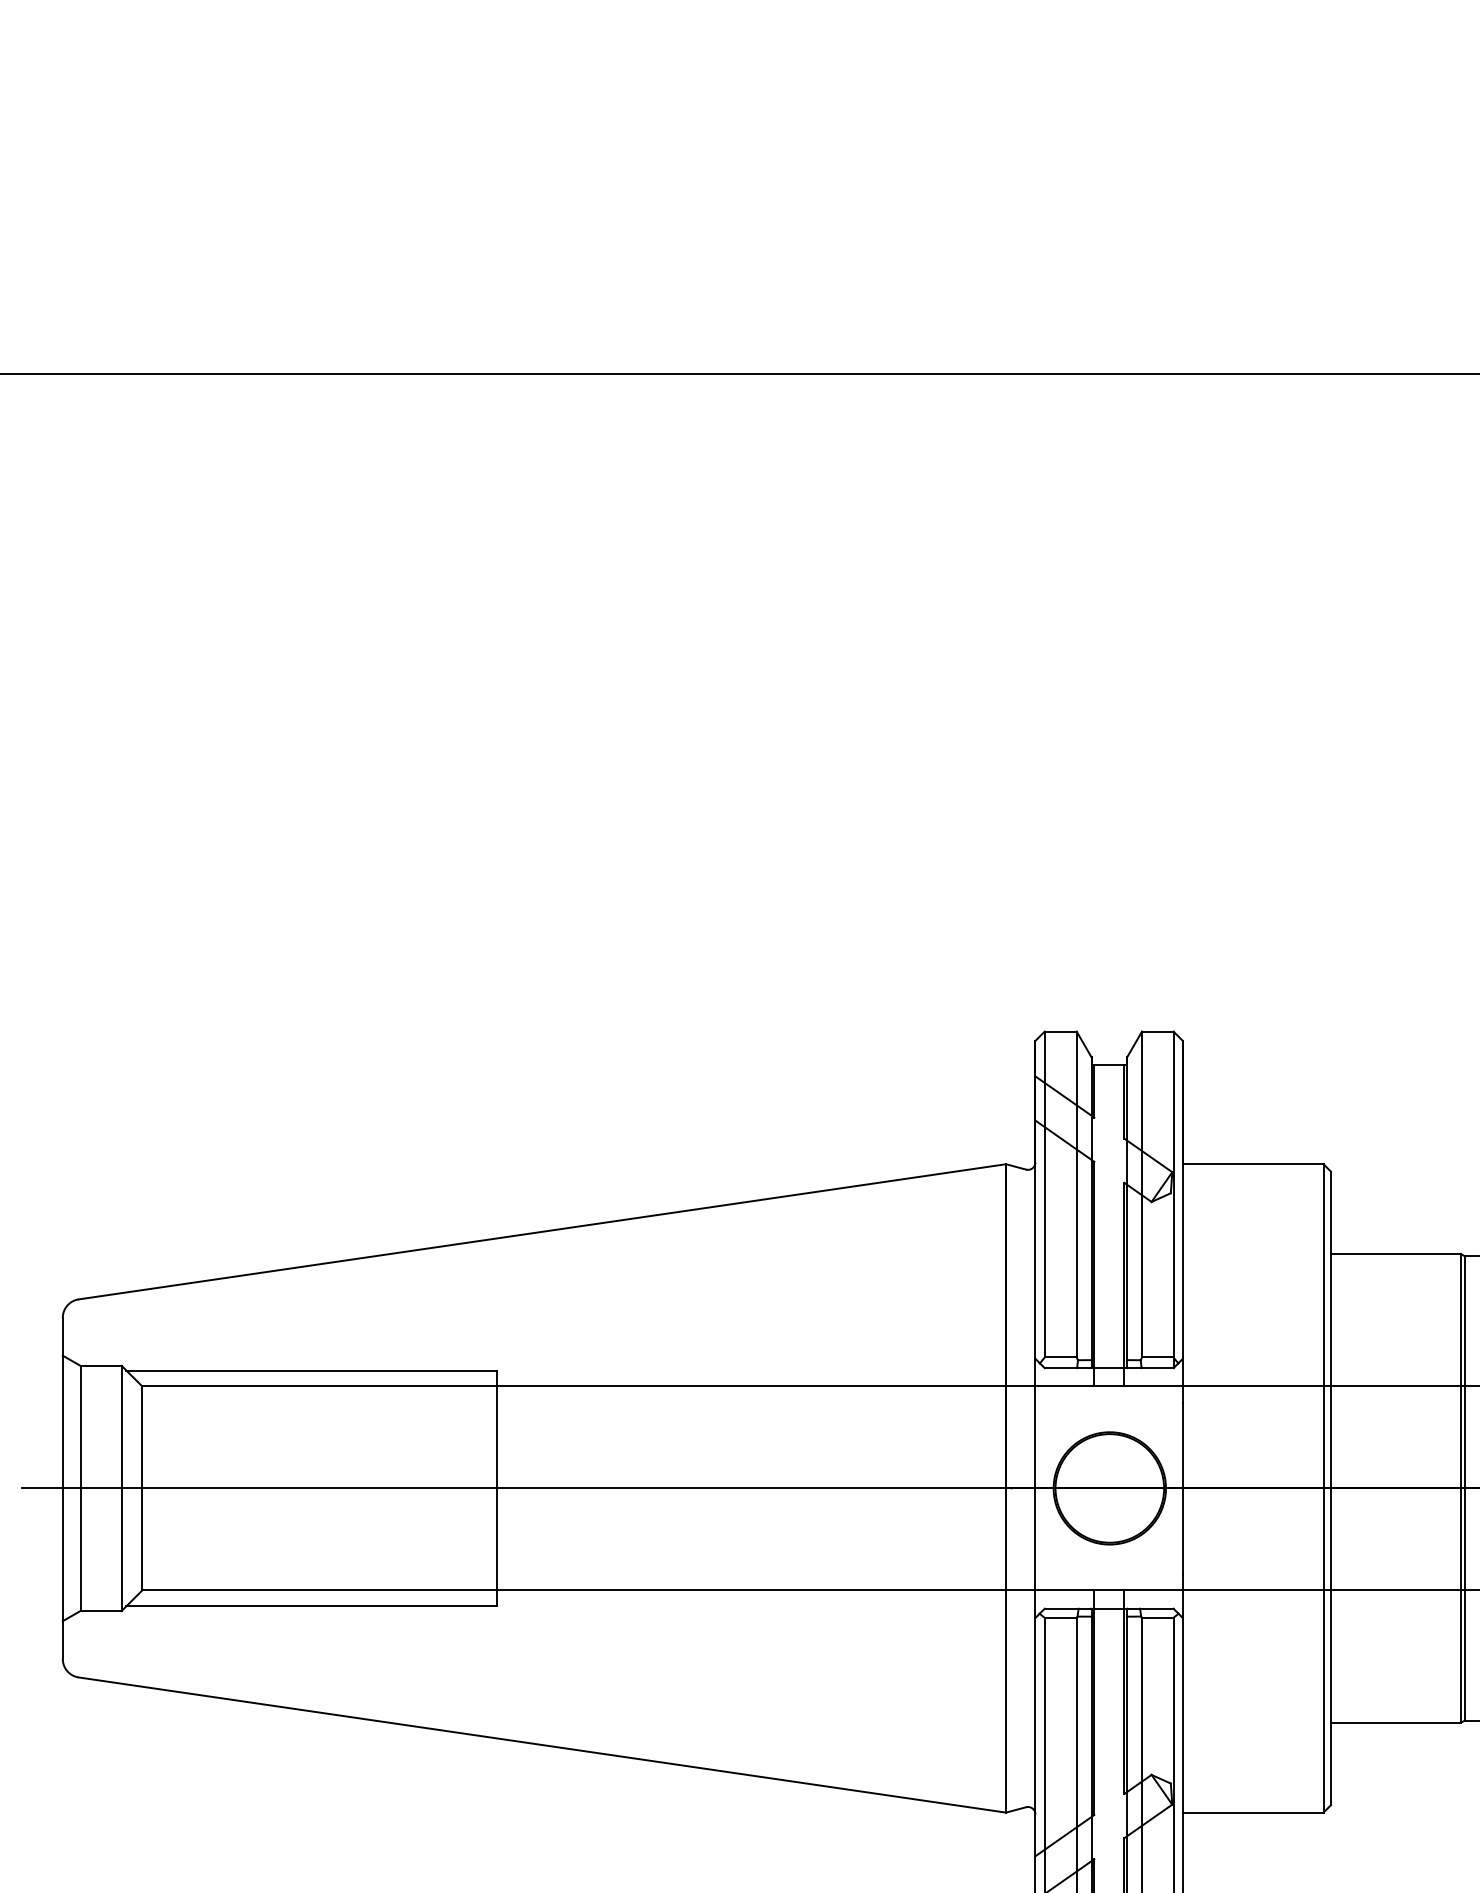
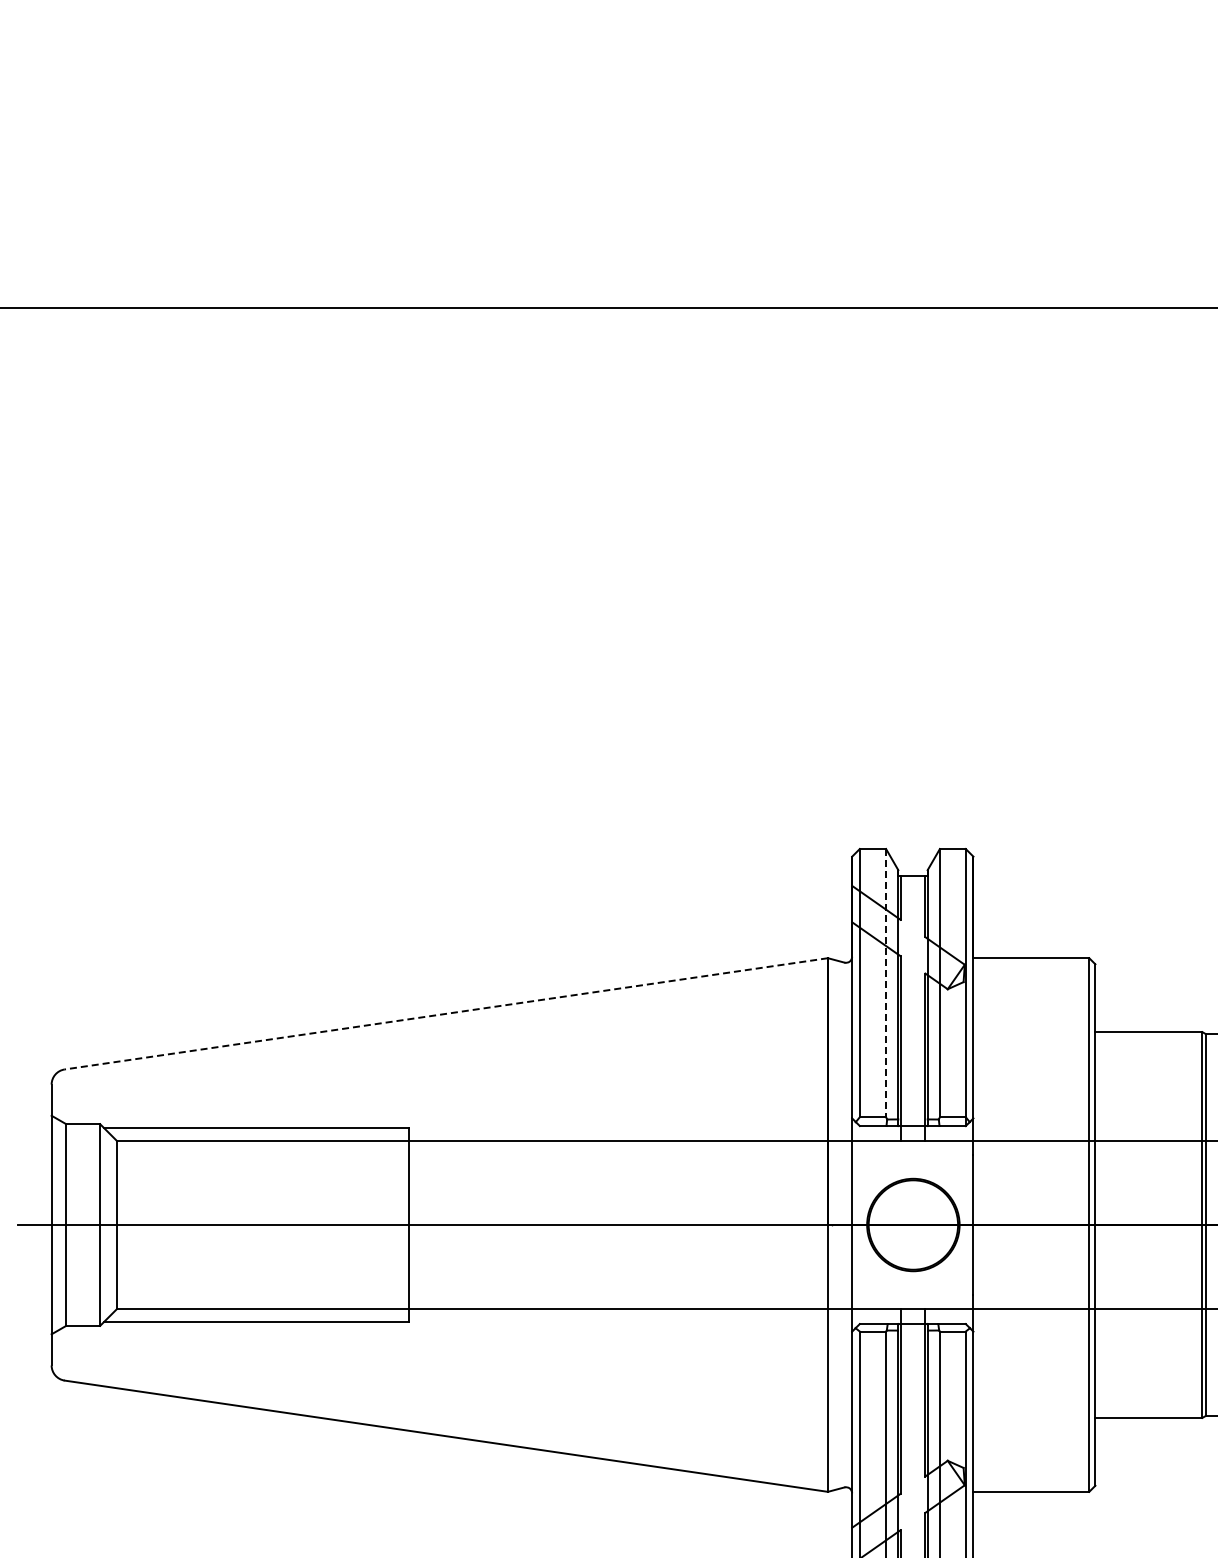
line: (1077, 1194) -> (886, 983), solid -> dashed
line: (542, 1231) -> (446, 1013), solid -> dashed

